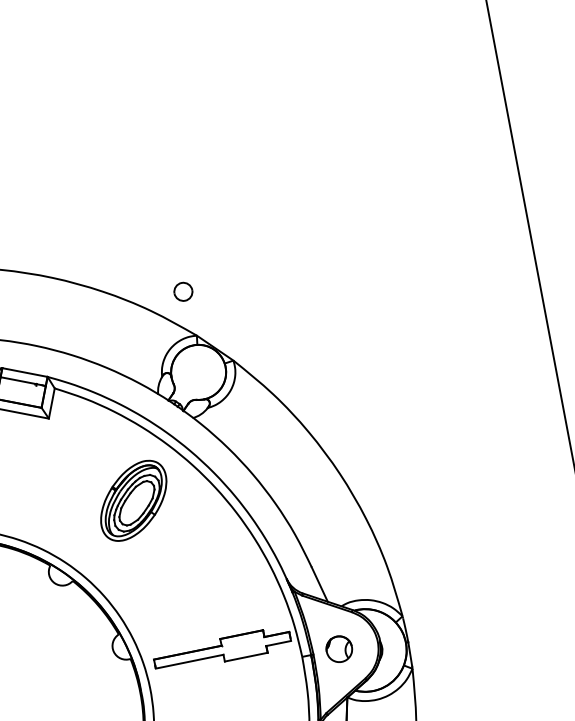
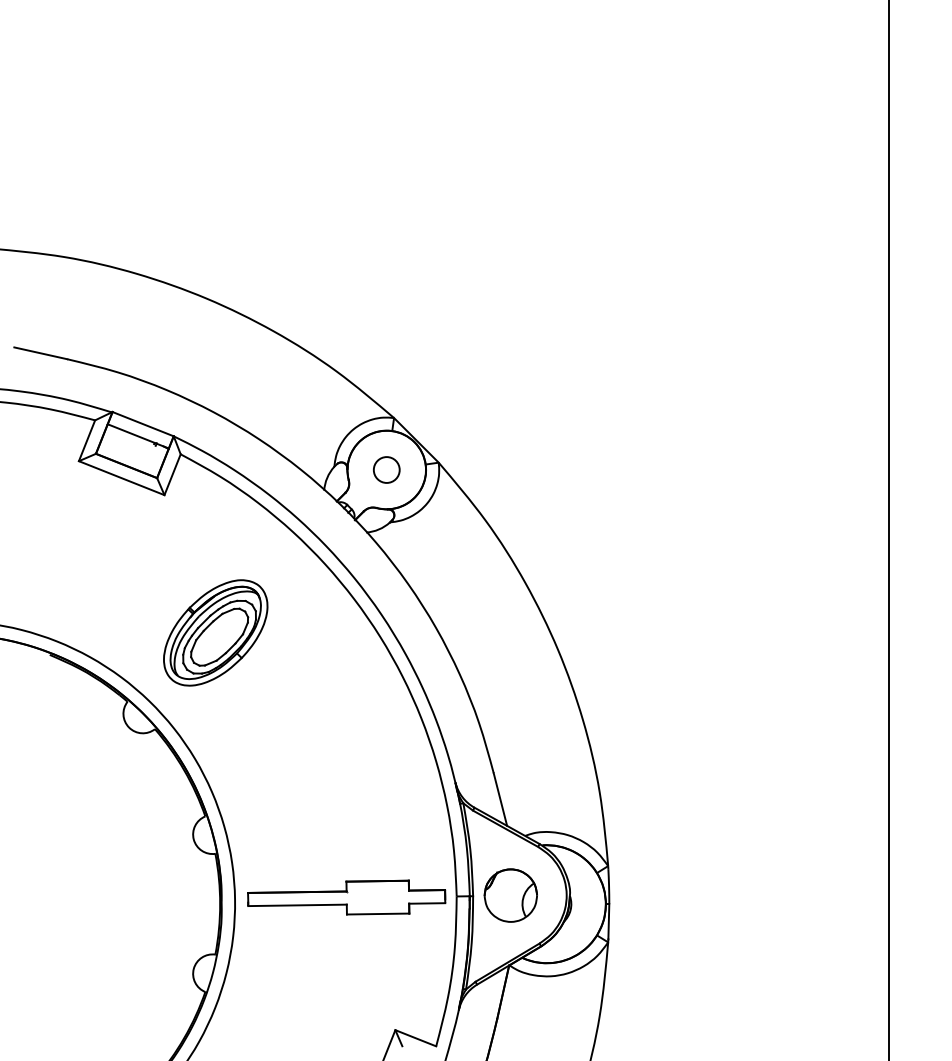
part: (183, 291) -> (386, 469), moved
part: (133, 500) -> (215, 632), moved
part: (222, 649) -> (346, 897), moved
part: (339, 649) -> (510, 895), size x1.43

